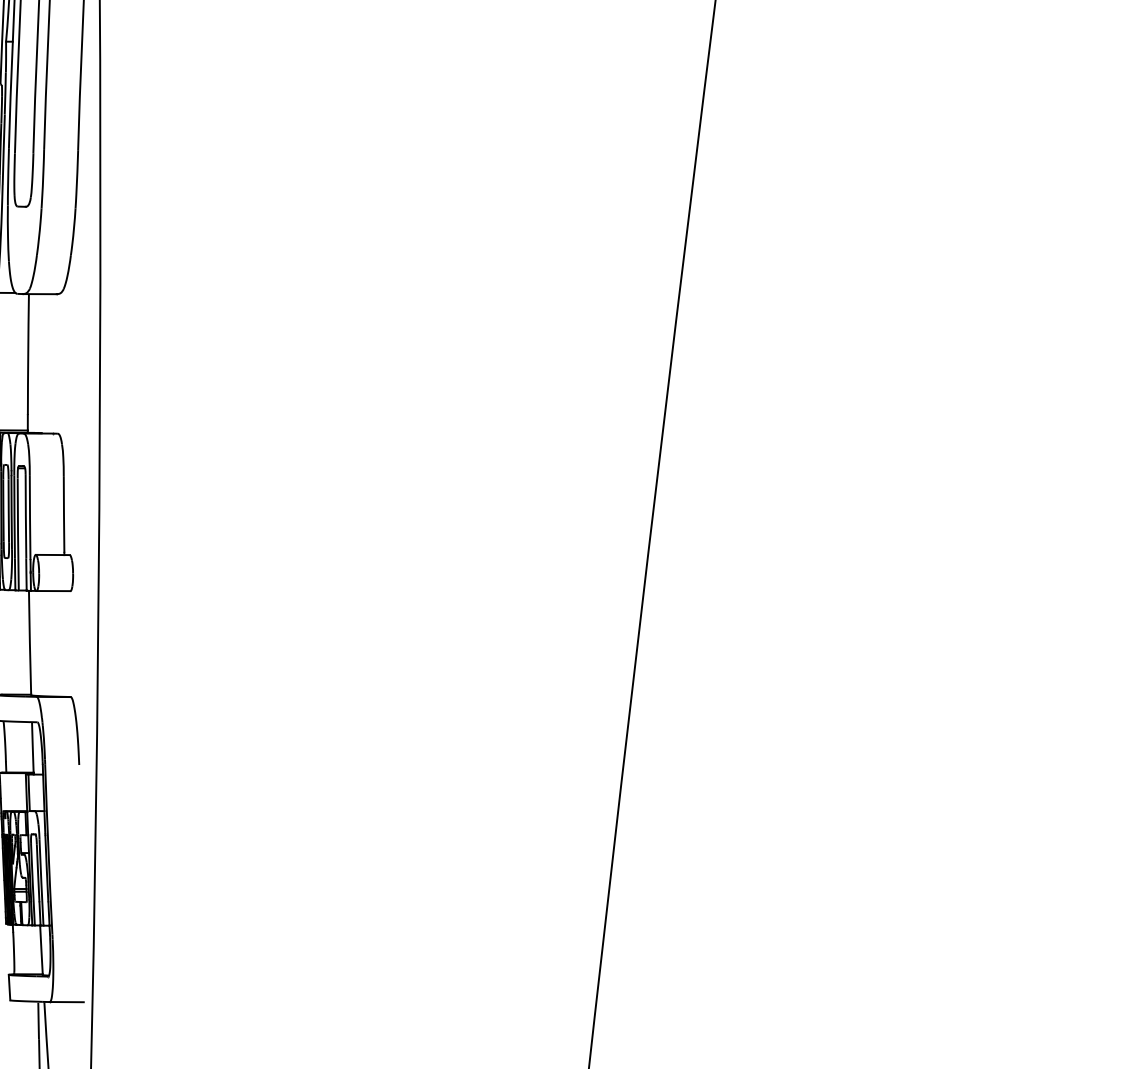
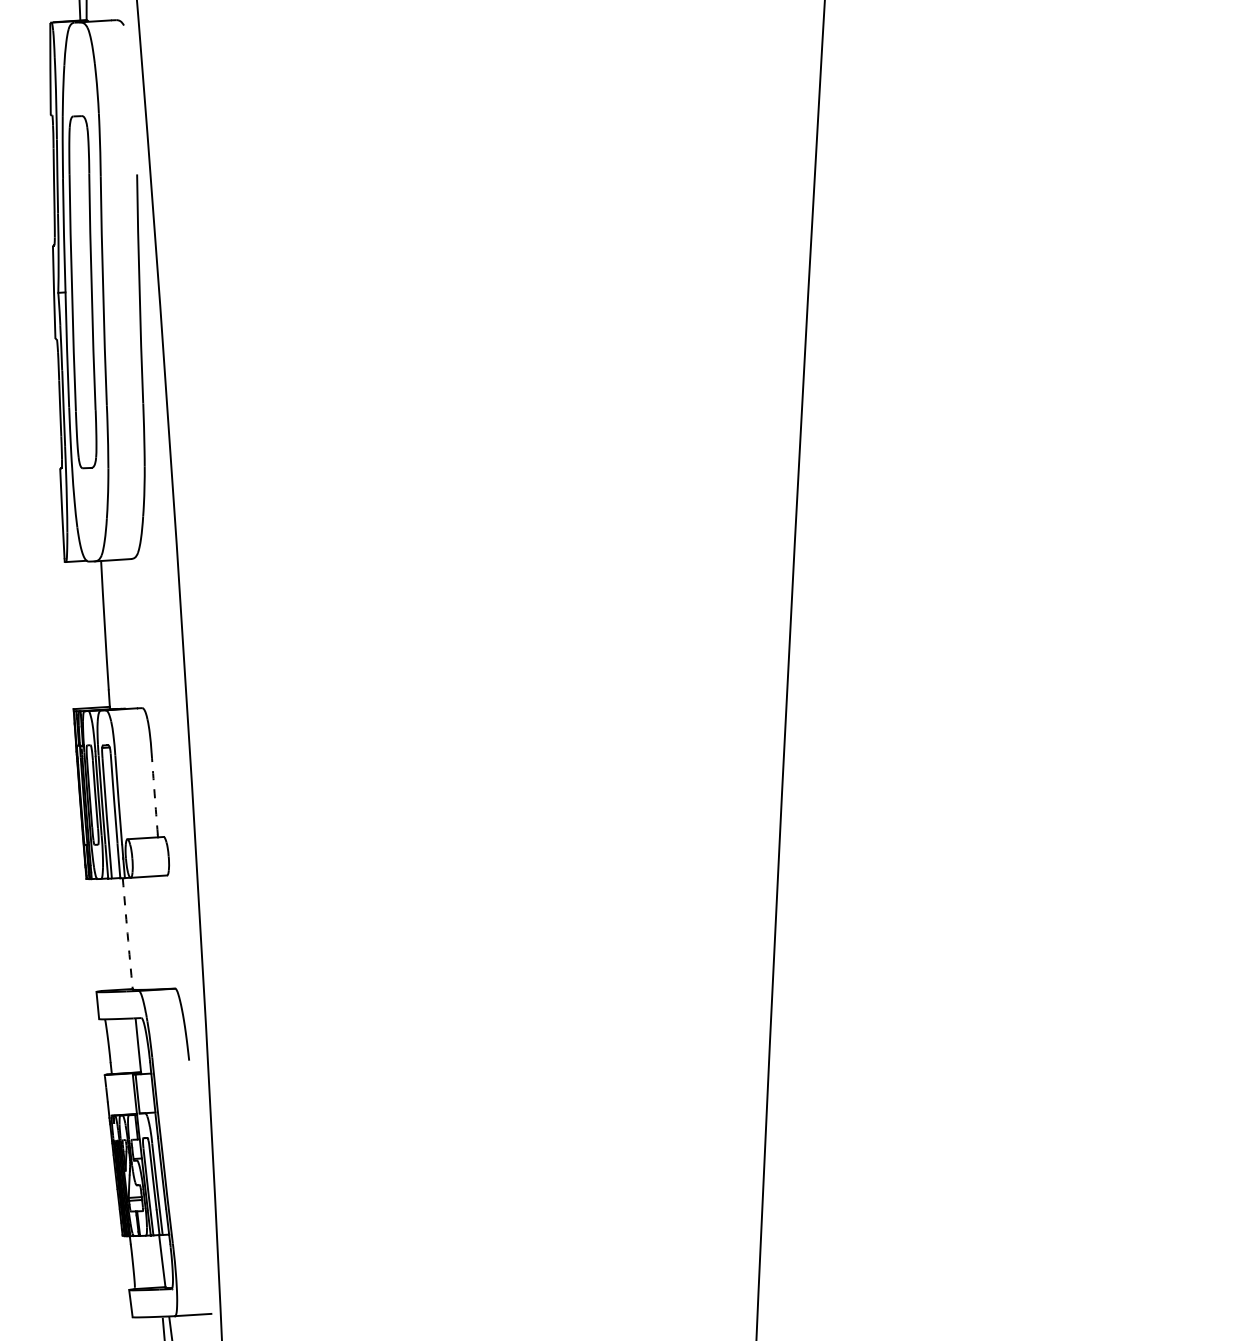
arc: (63, 514) -> (154, 793), solid -> dashed
arc: (29, 642) -> (127, 933), solid -> dashed

